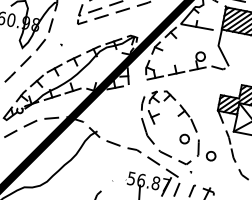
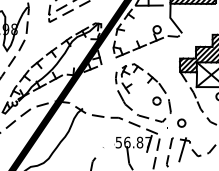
part: (211, 155) -> (181, 122), moved

